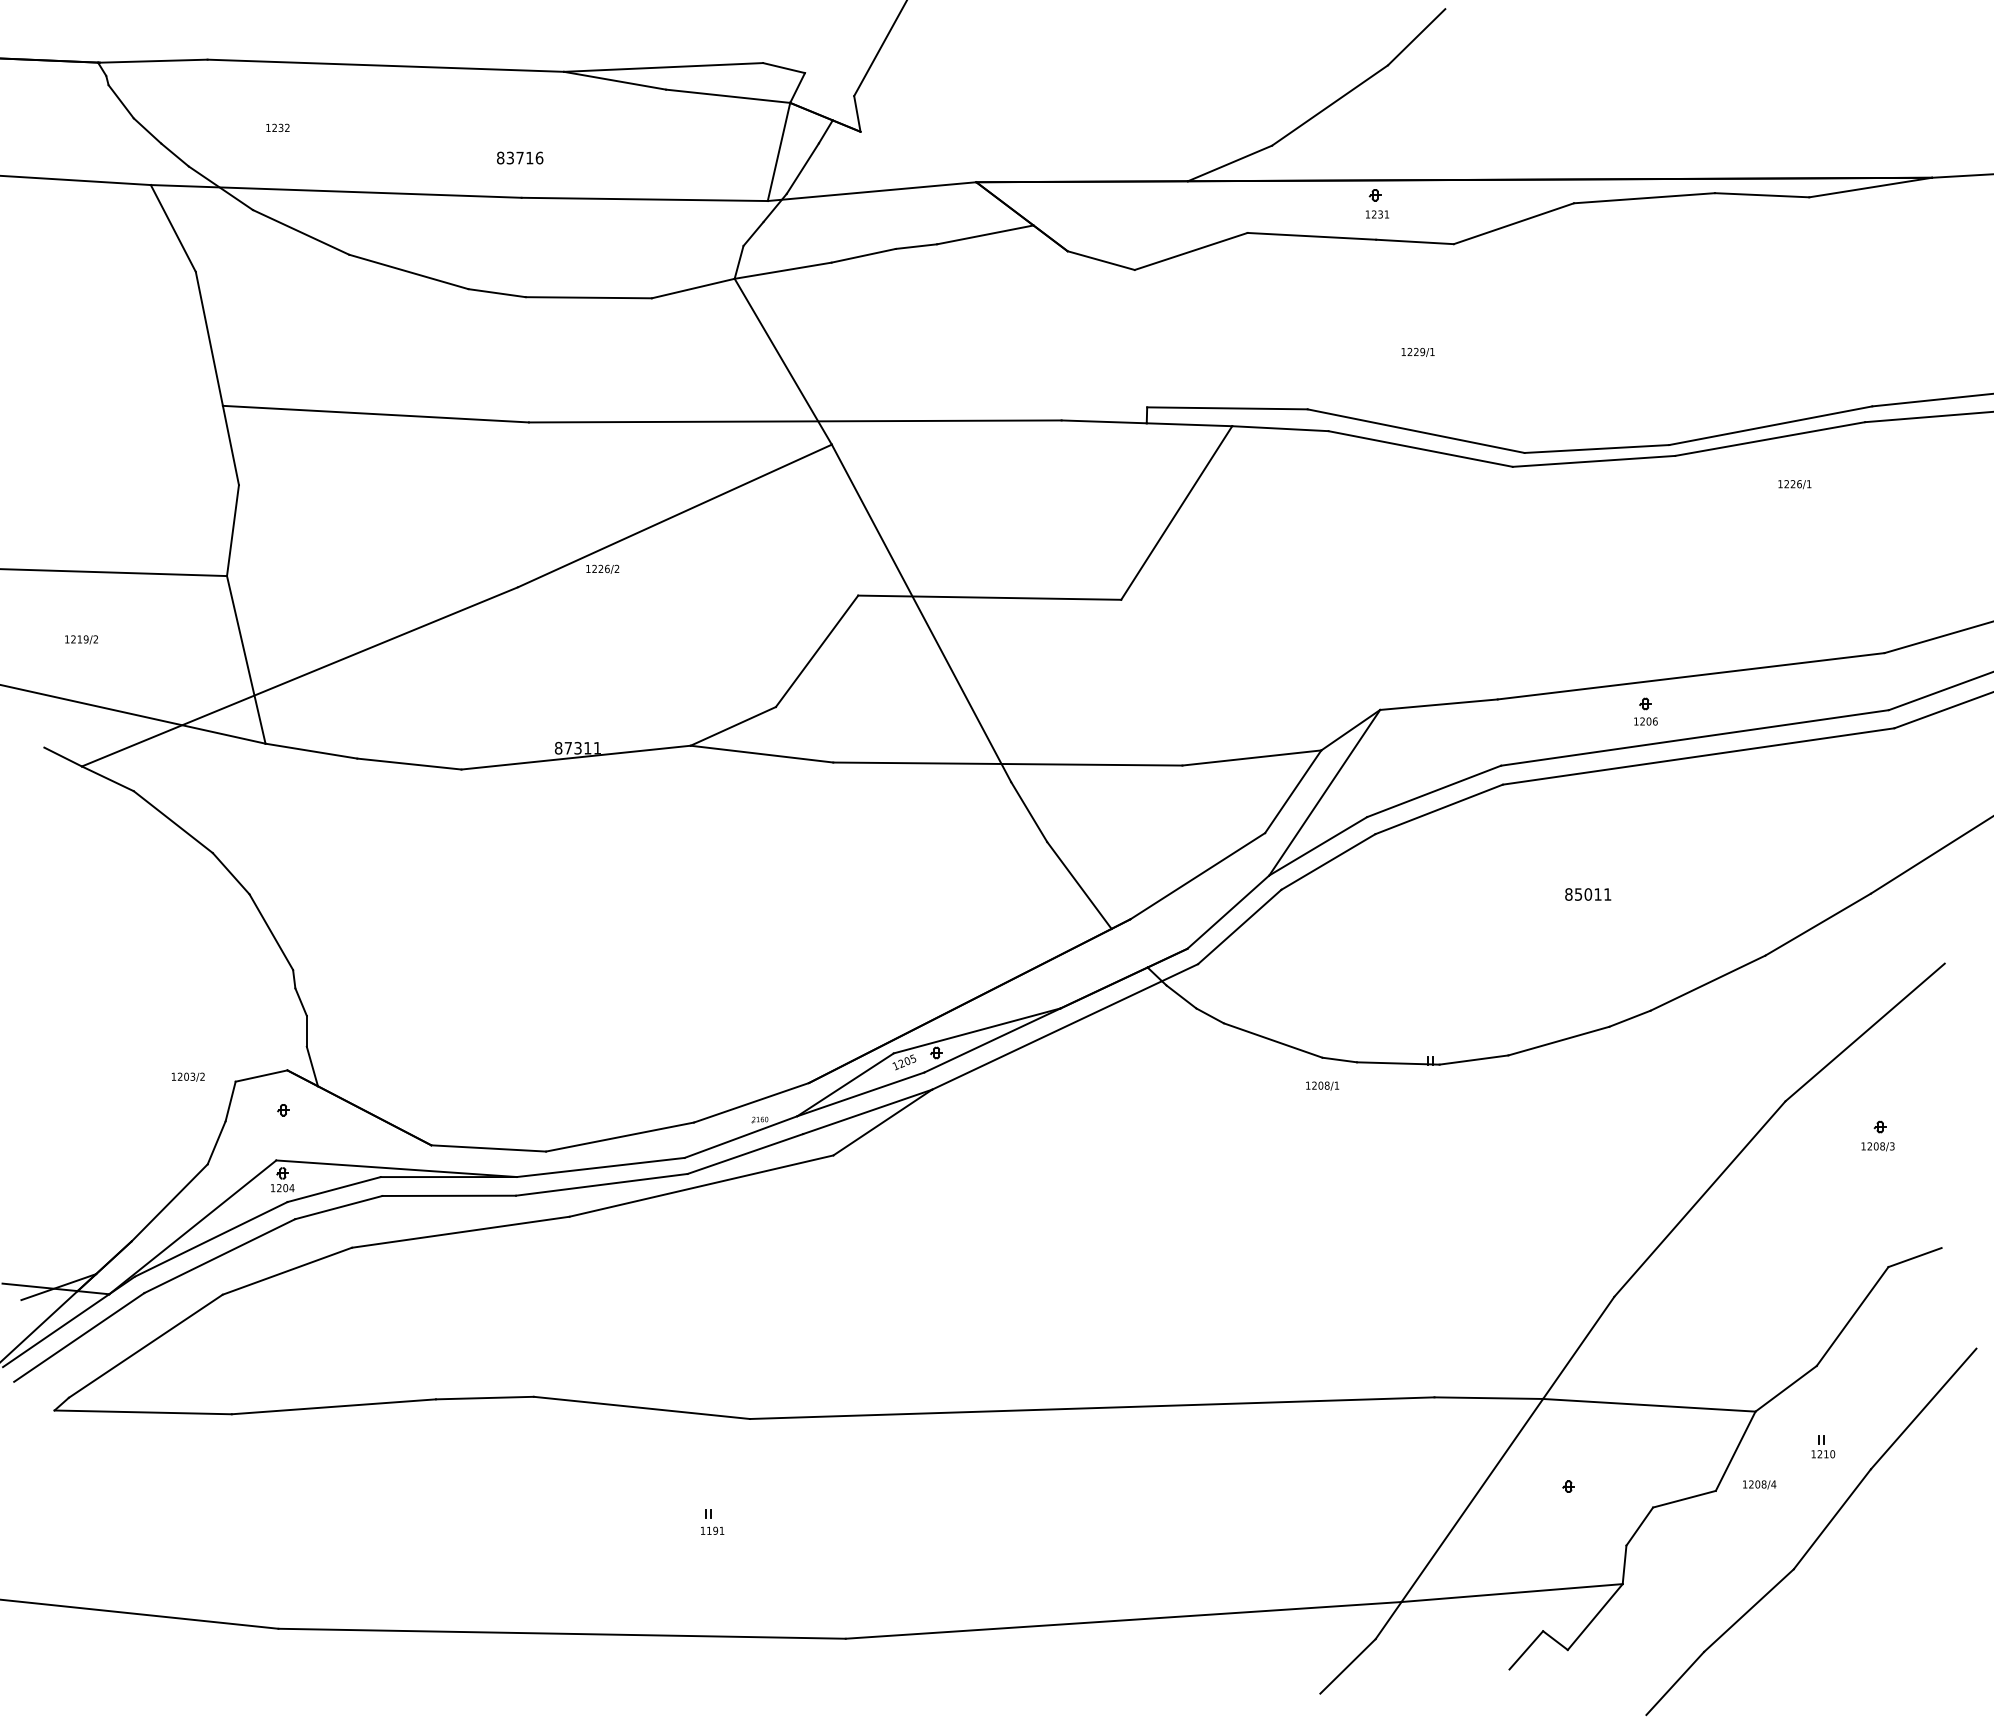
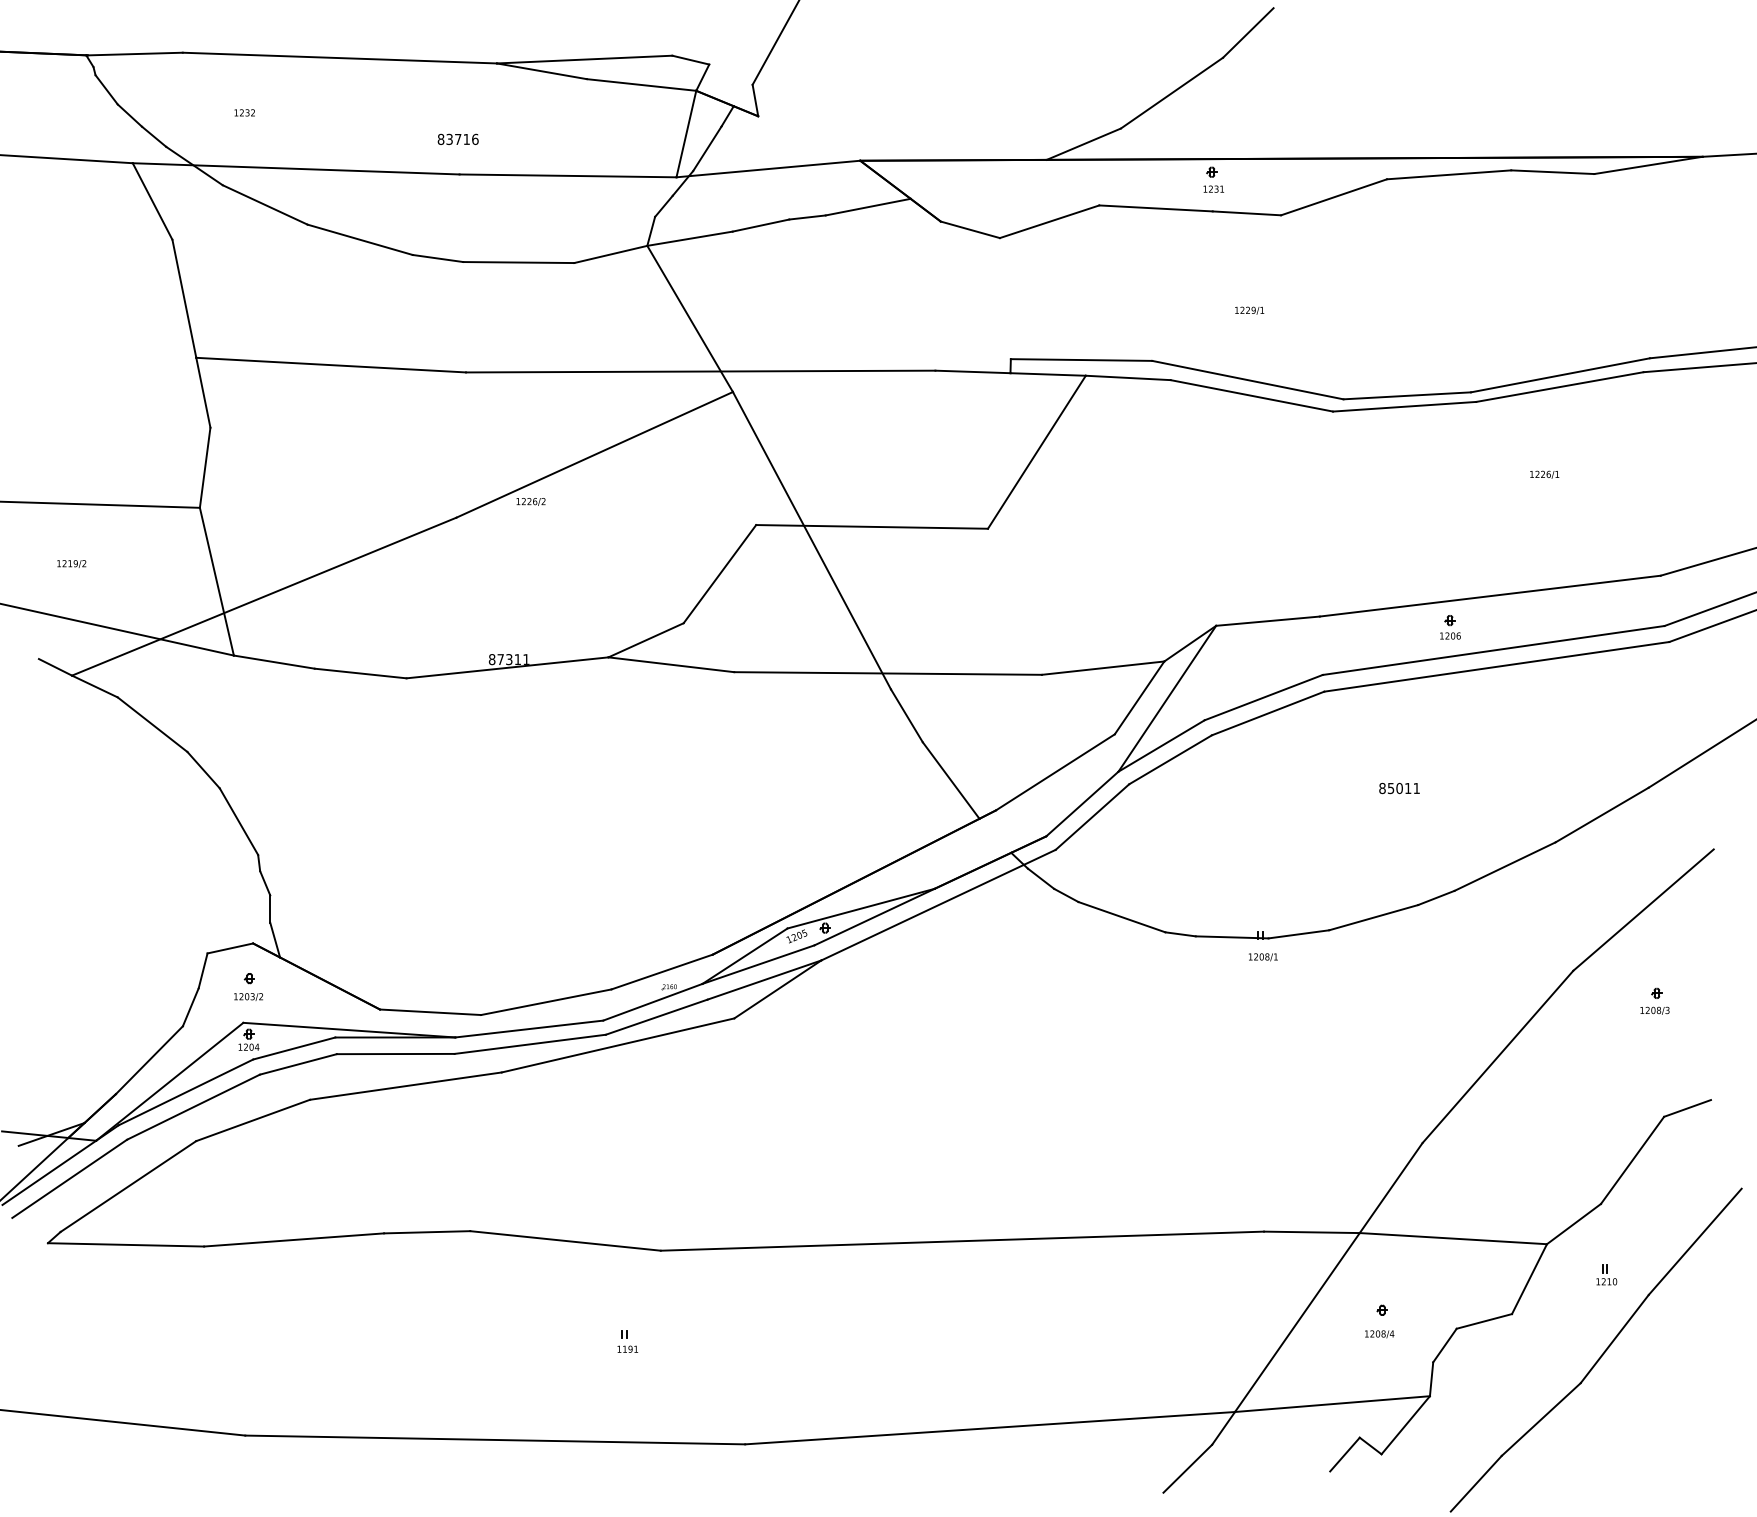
text: (1794, 484) -> (1544, 474), moved
text: (187, 1076) -> (247, 996), moved
text: (1322, 1085) -> (1263, 956), moved
text: (1759, 1484) -> (1379, 1333), moved

